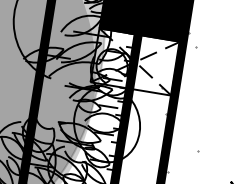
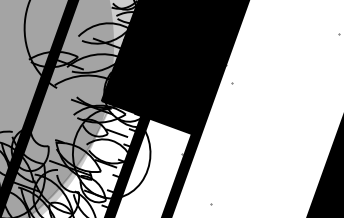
fill: (134, 62) -> (157, 87), added

